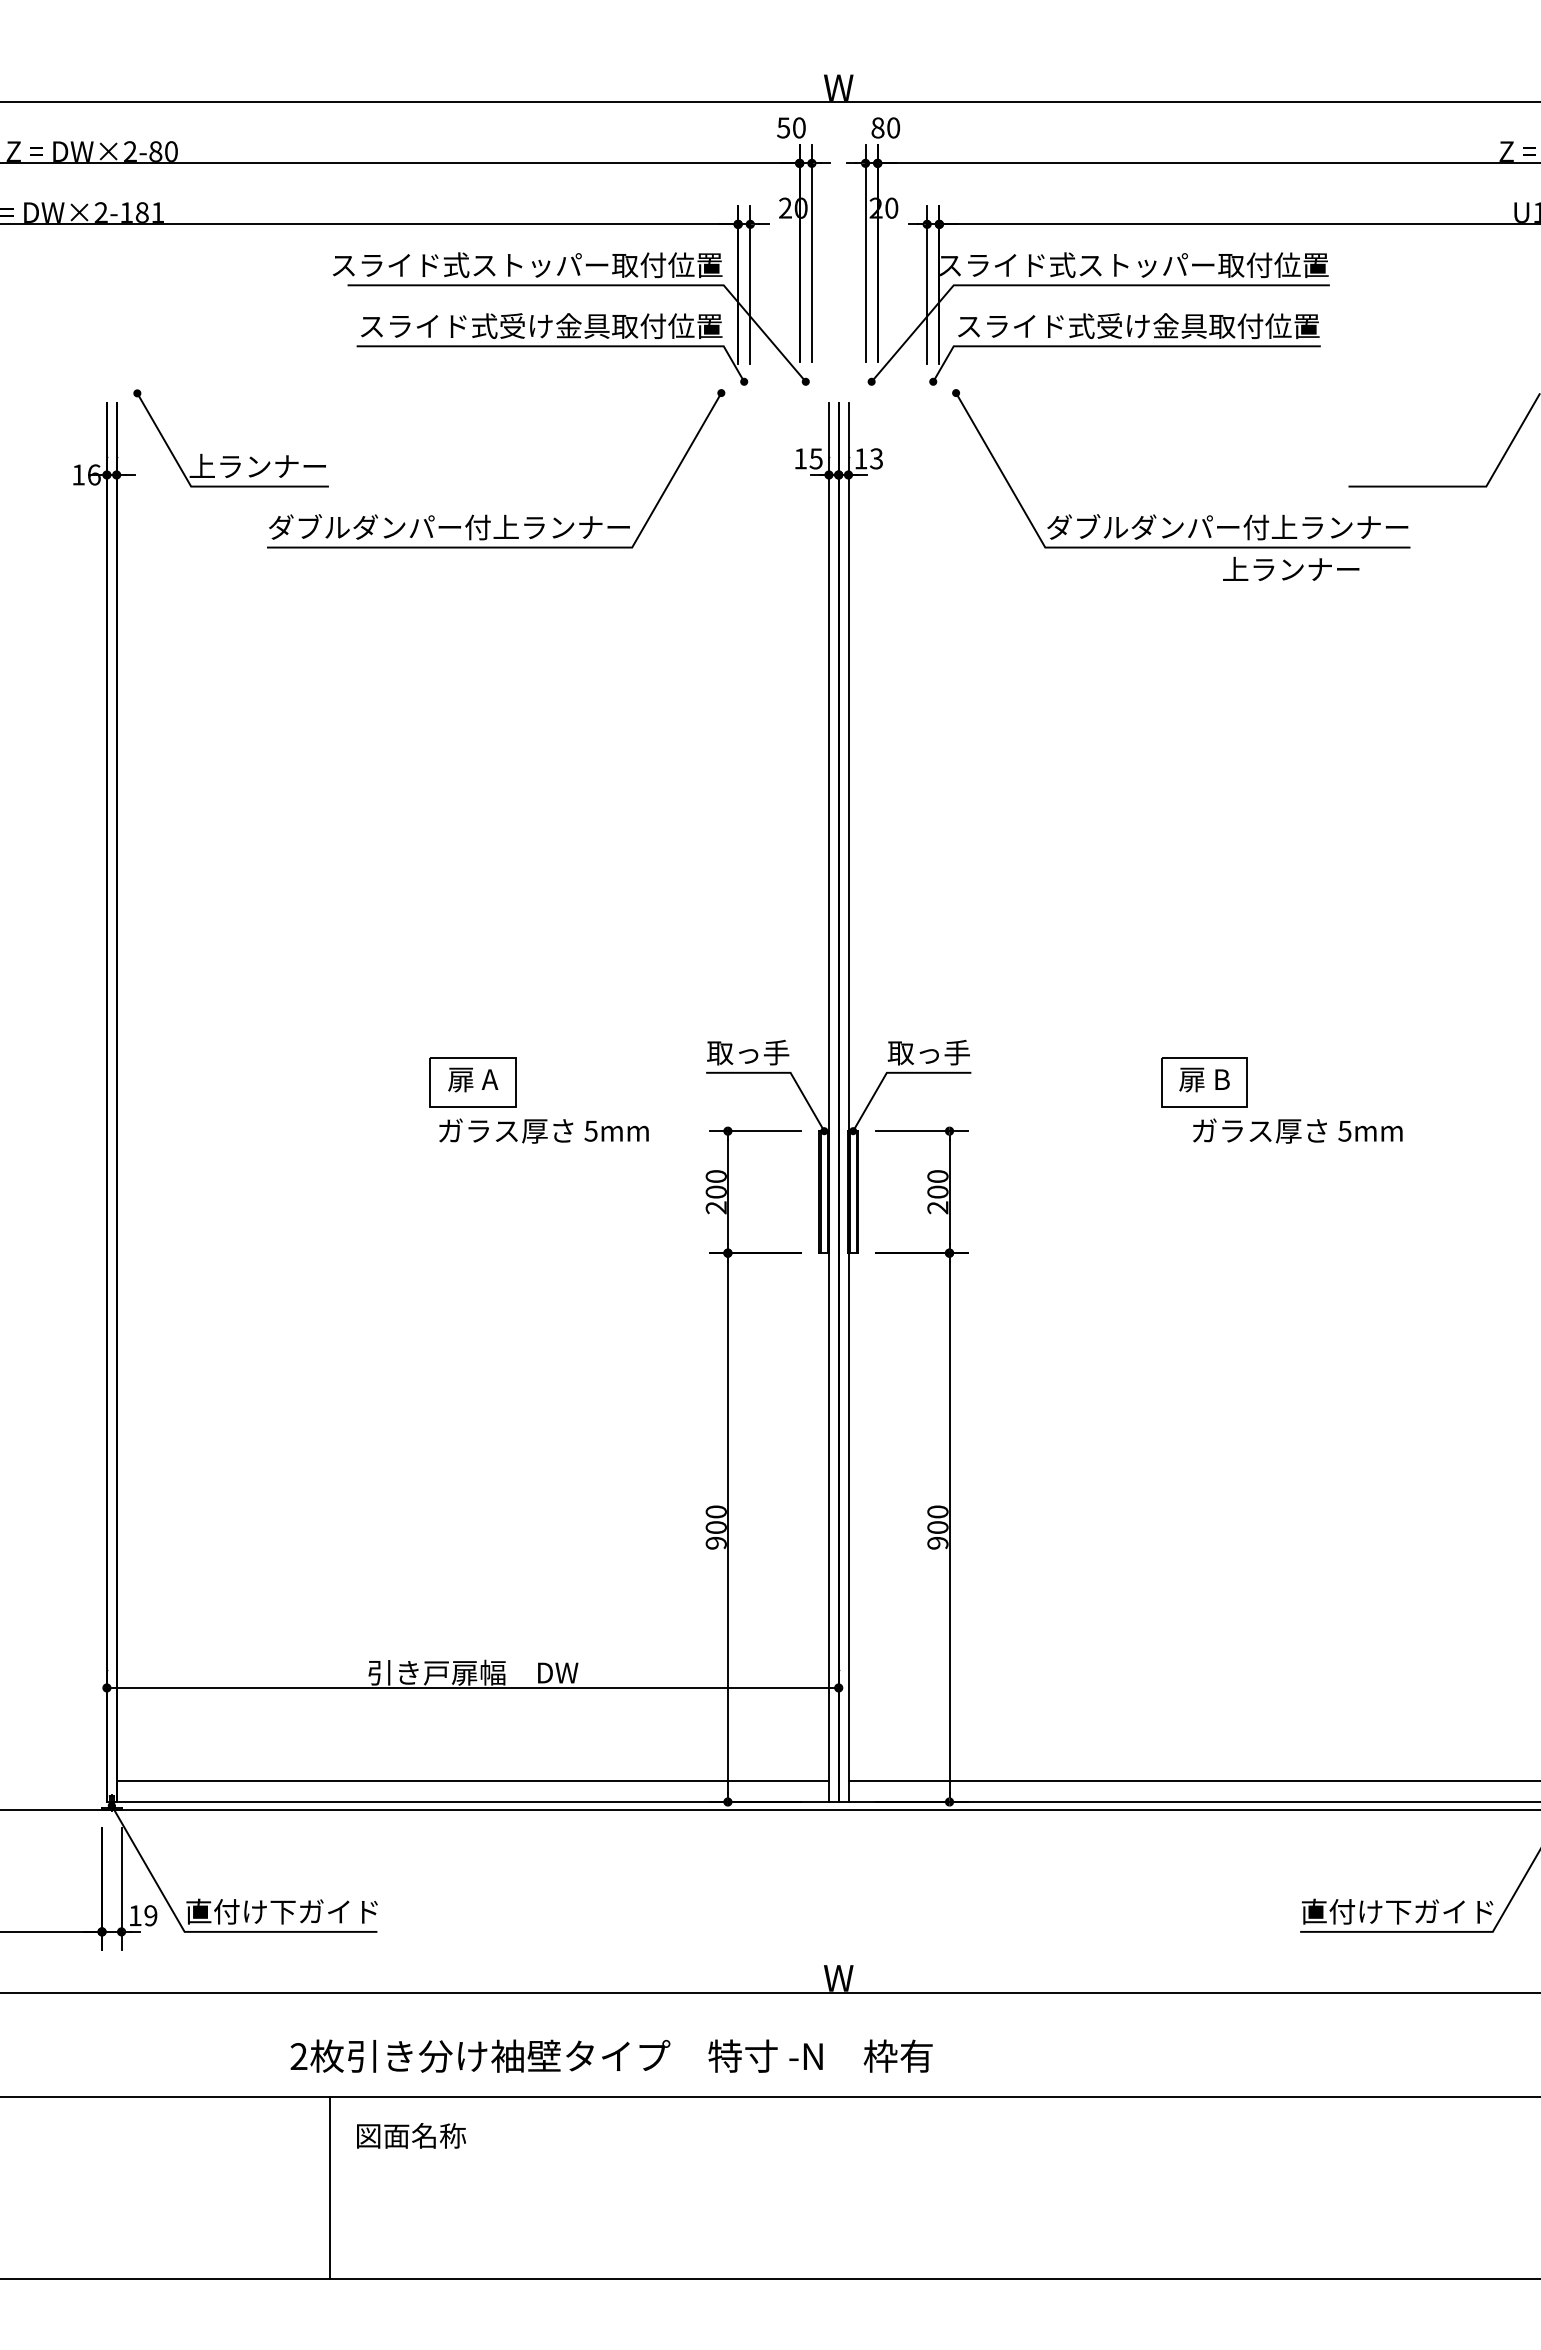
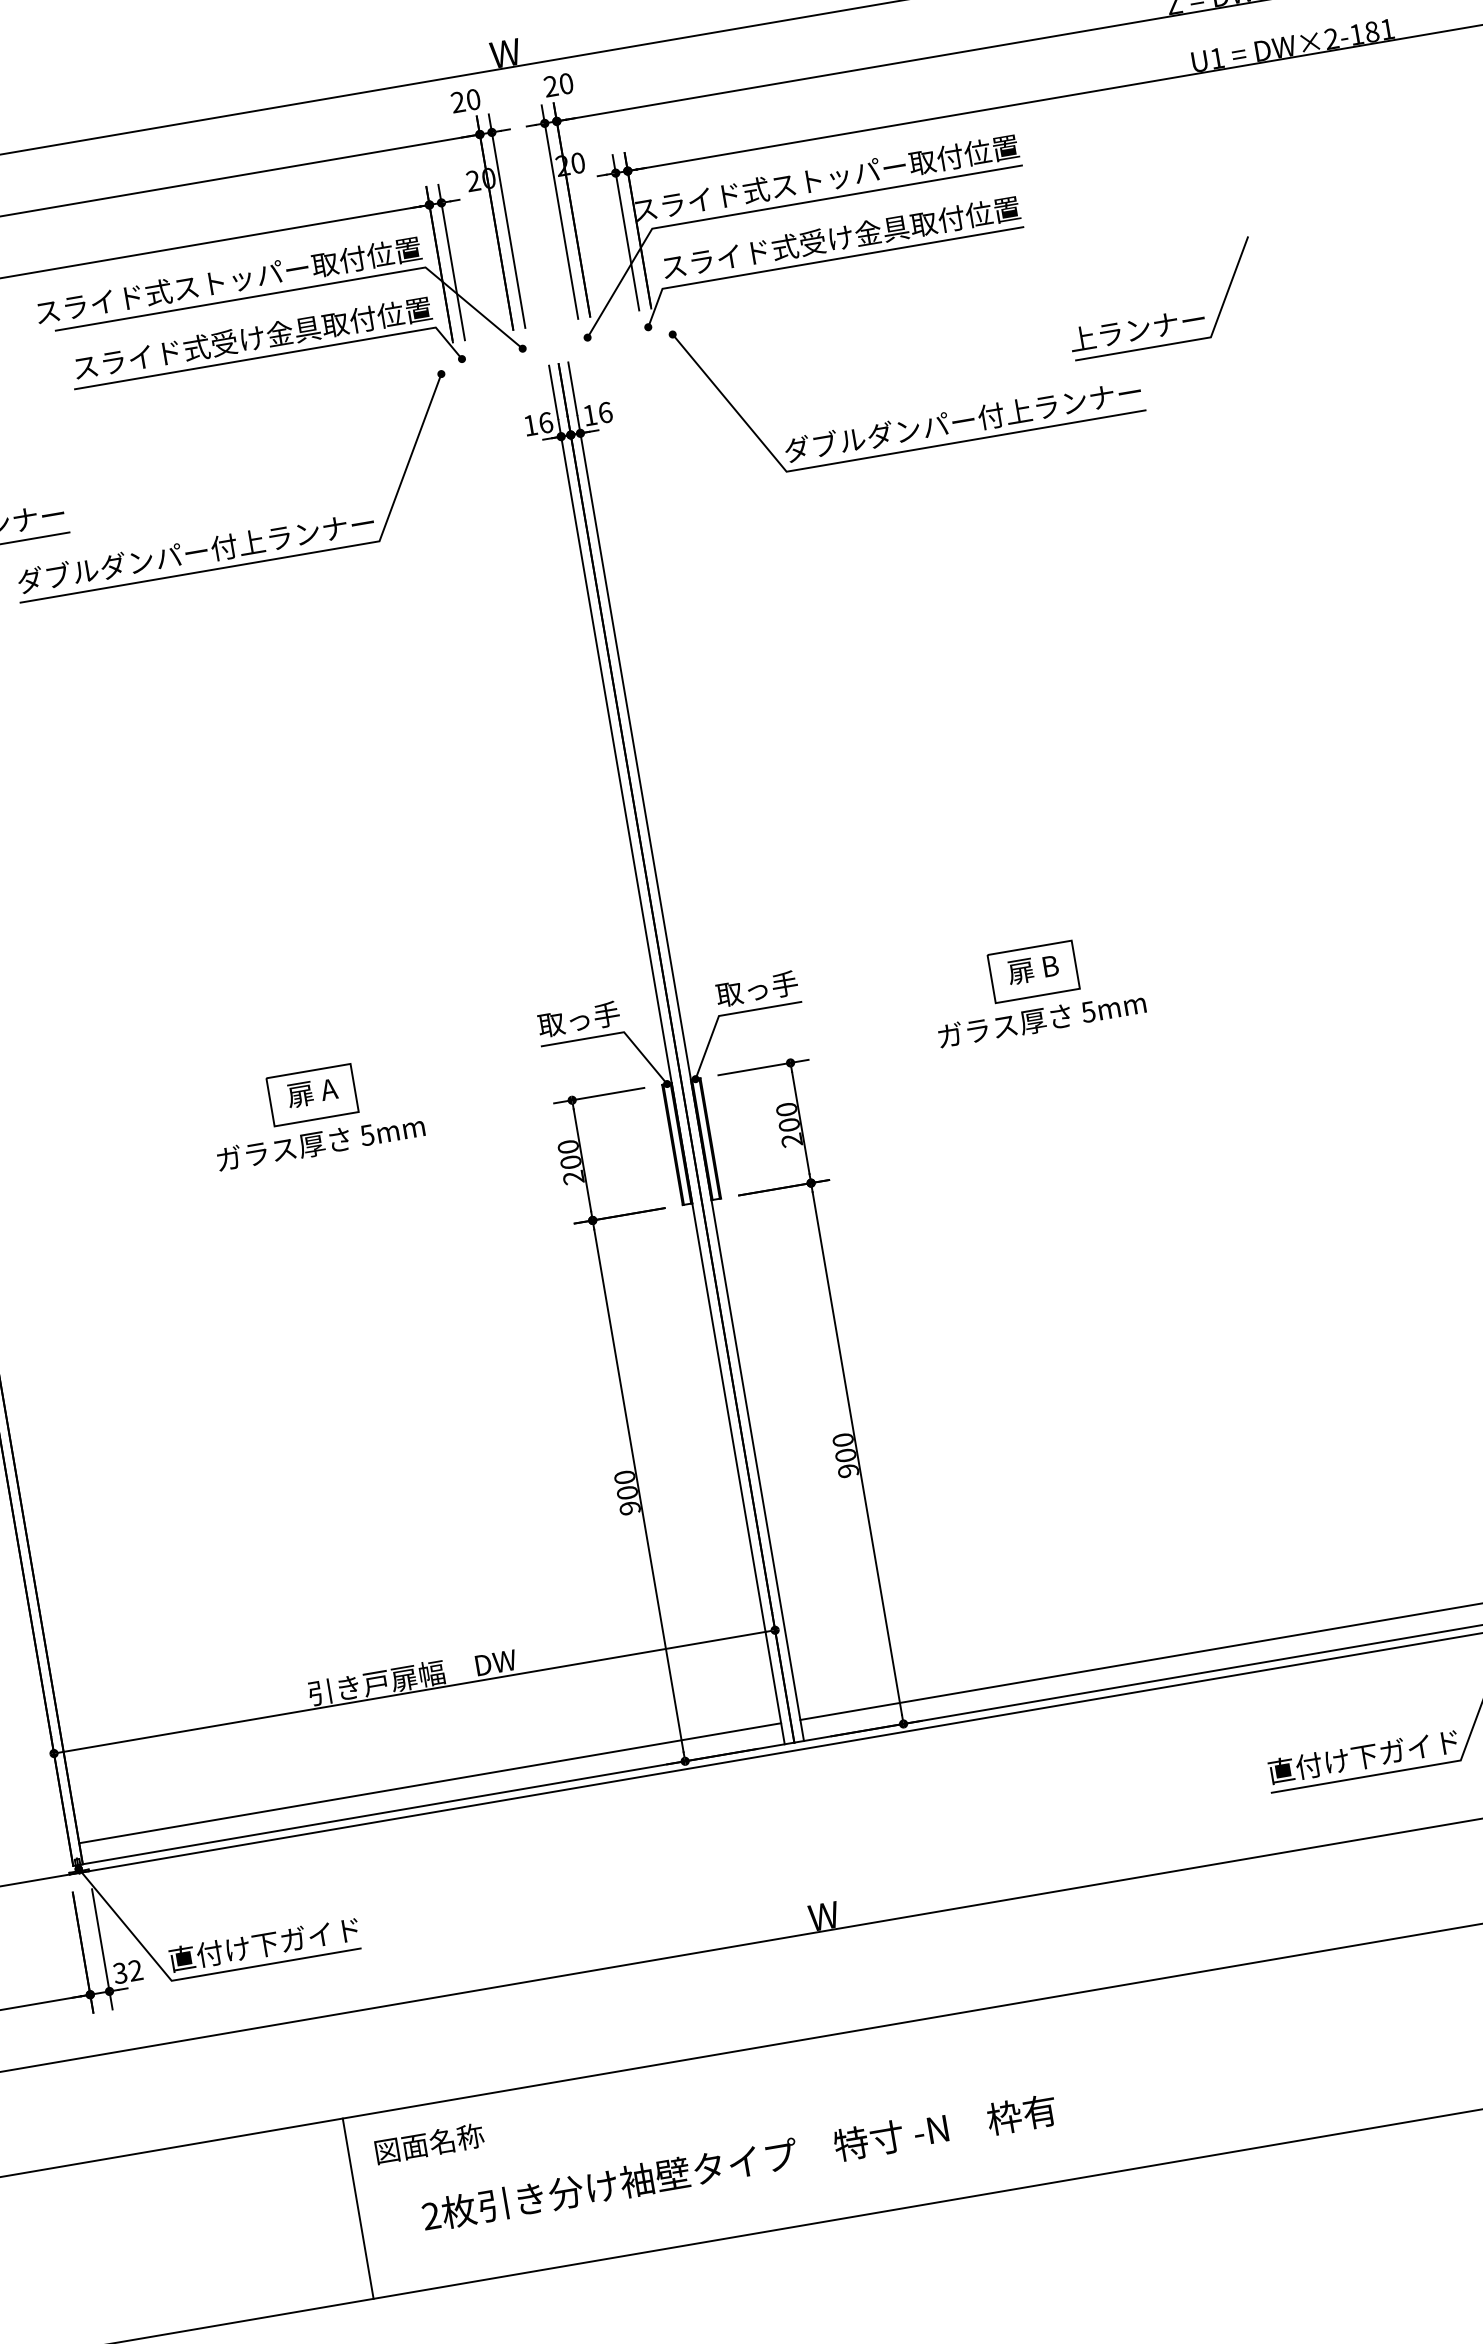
text: (783, 127) -> (457, 101), 50 -> 20
text: (877, 127) -> (550, 86), 80 -> 20
text: (815, 458) -> (545, 422), 15 -> 16
text: (876, 458) -> (605, 412), 13 -> 16
text: (1291, 568) -> (1137, 328), moved
text: (543, 1130) -> (320, 1142), moved
text: (1297, 1130) -> (1041, 1019), moved
text: (142, 1915) -> (127, 1971), 19 -> 32
text: (611, 2055) -> (739, 2162), moved

